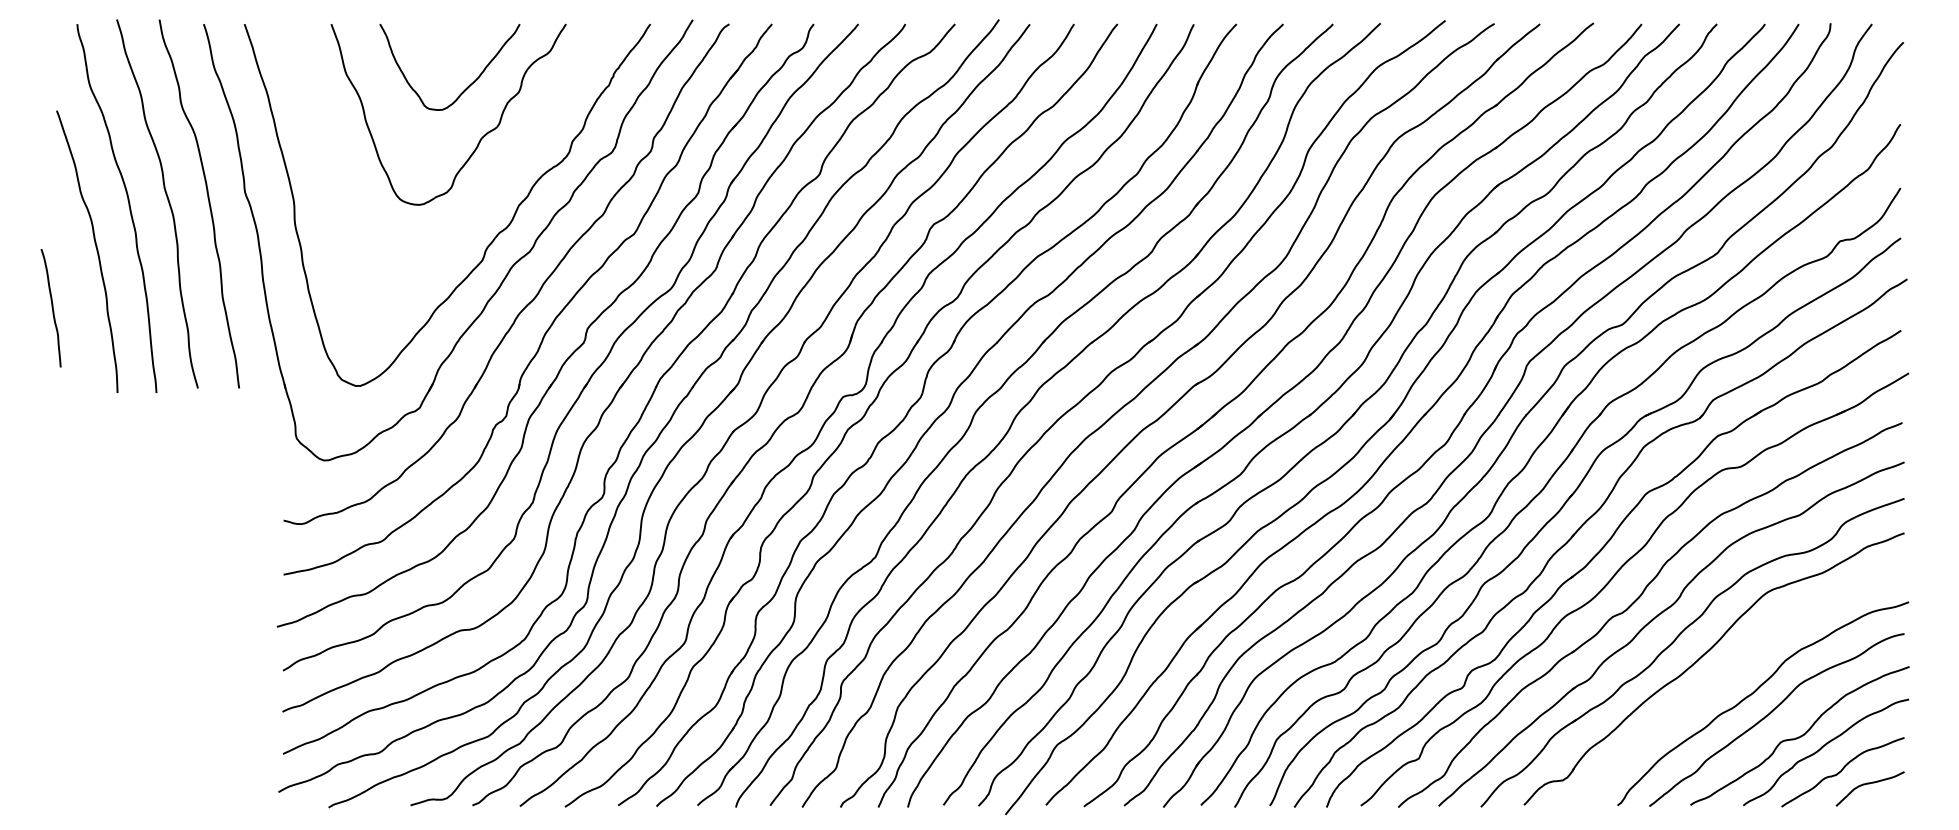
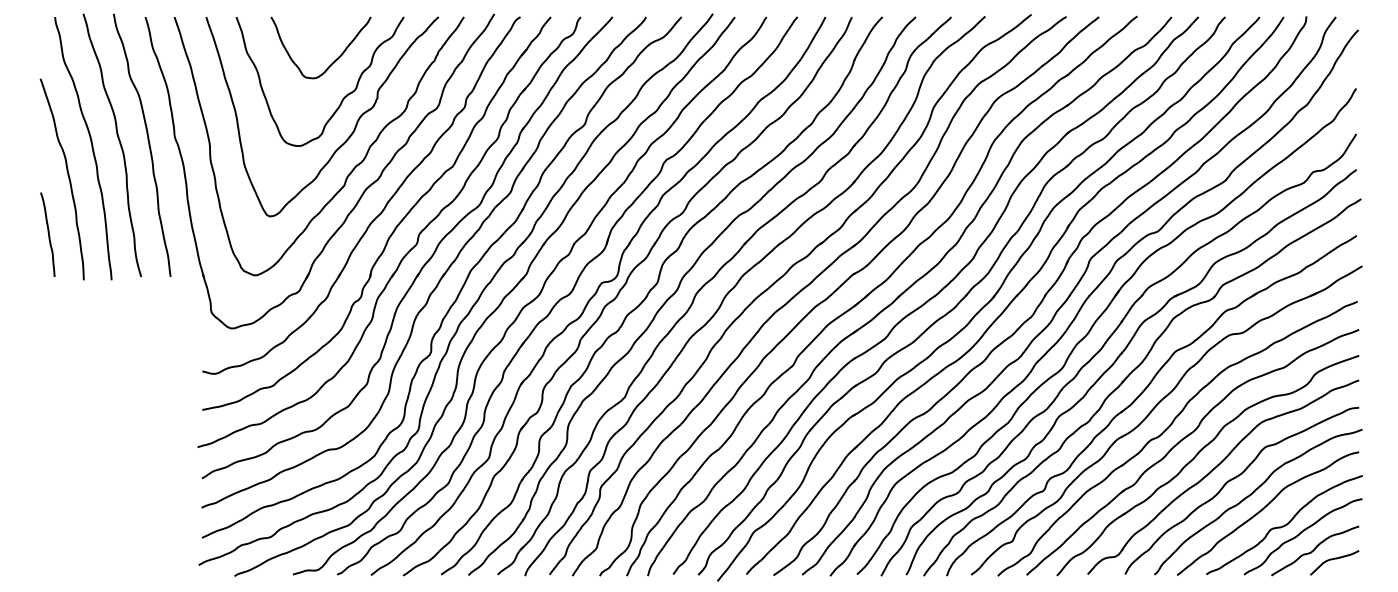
curve: (487, 193) -> (347, 137), added
curve: (51, 308) -> (48, 234), moved
curve: (1731, 670) -> (1235, 478), added

